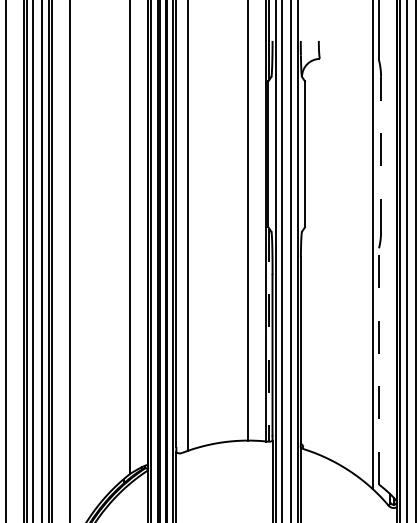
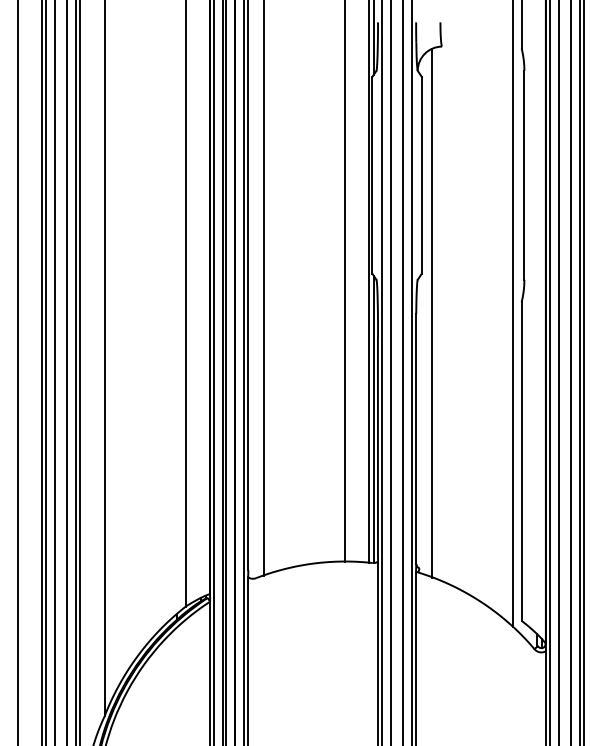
line: (381, 153) -> (524, 174), dashed -> solid
line: (312, 256) -> (431, 313), added
line: (269, 335) -> (373, 419), dashed -> solid
line: (378, 365) -> (521, 460), dashed -> solid

